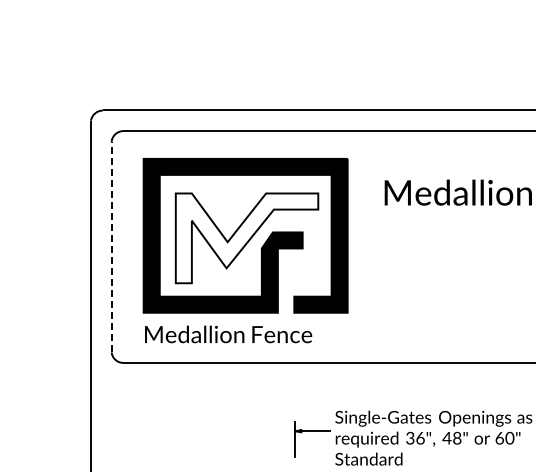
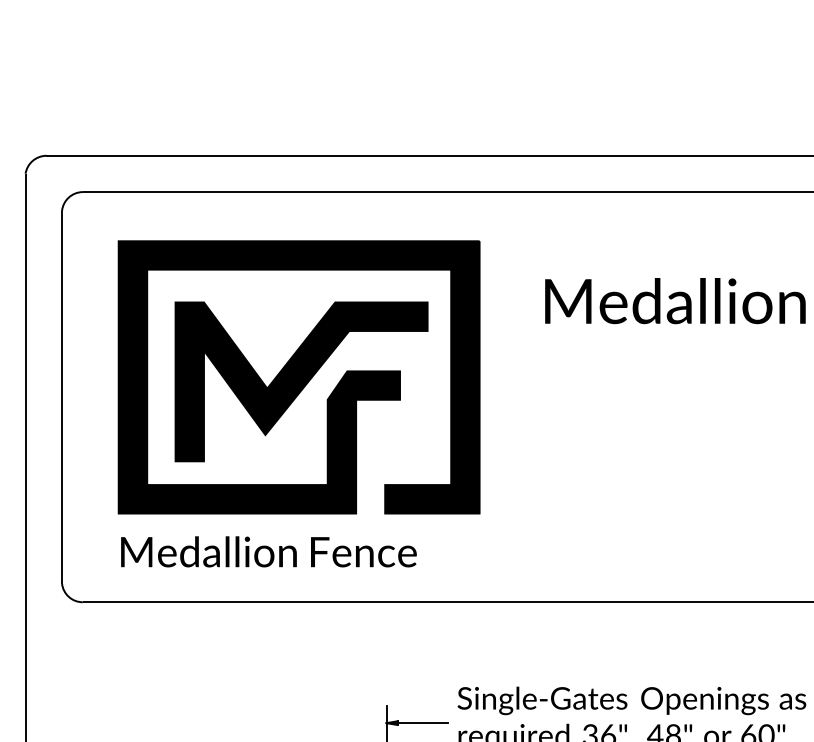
fill: (246, 238) -> (300, 382), added
line: (111, 246) -> (61, 396), dashed -> solid

